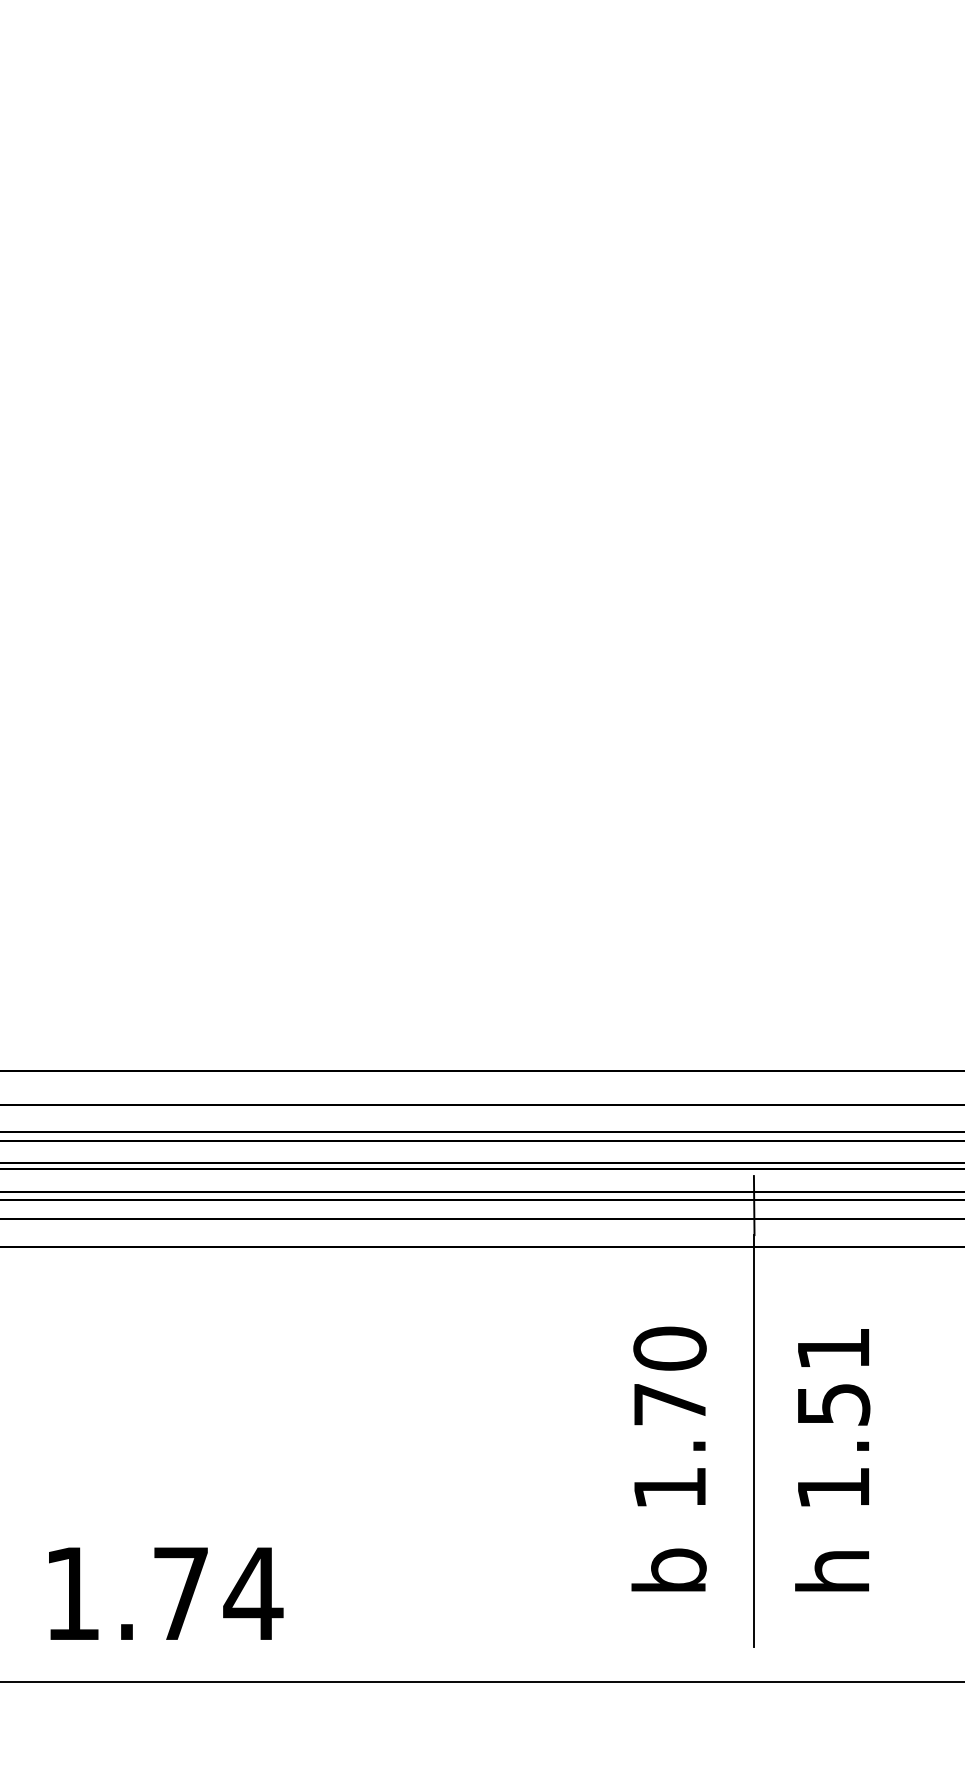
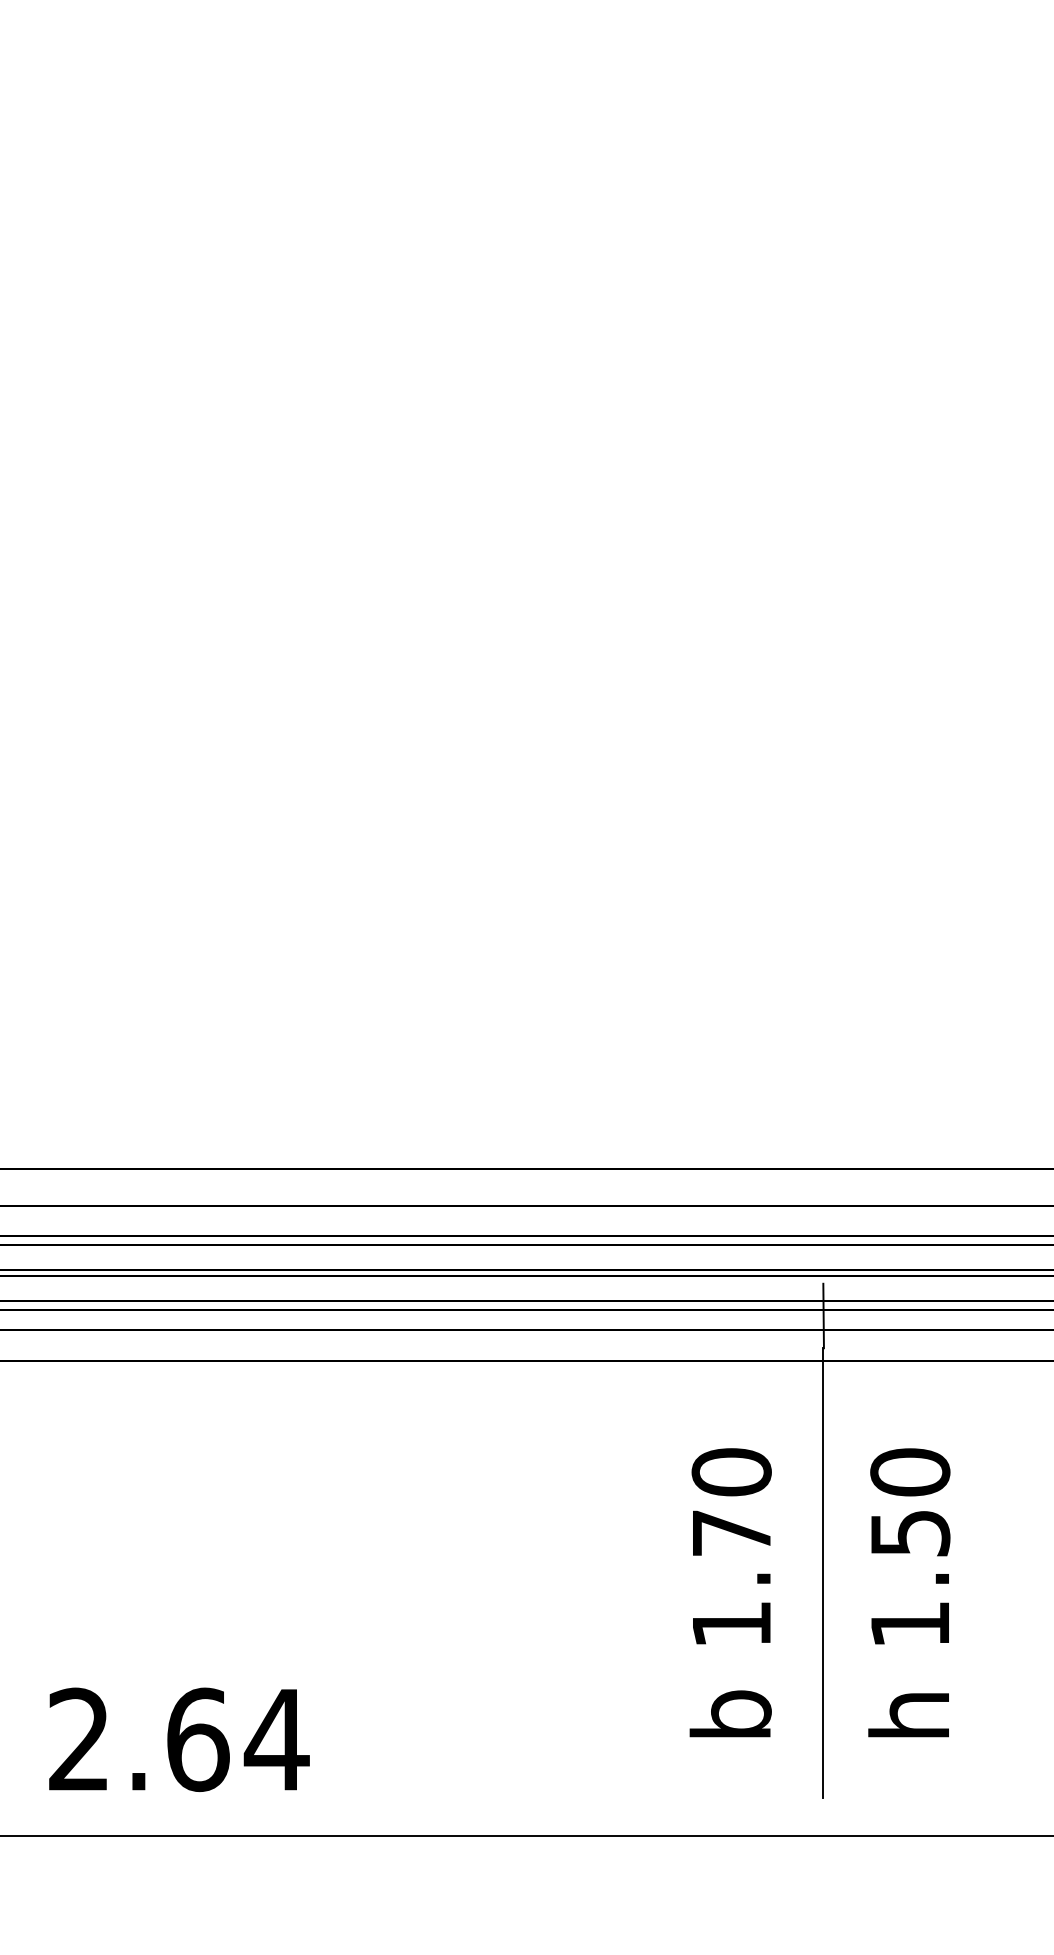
text: (833, 1348) -> (910, 1472), 1.51 -> 1.50
text: (127, 1593) -> (139, 1739), 1.74 -> 2.64

